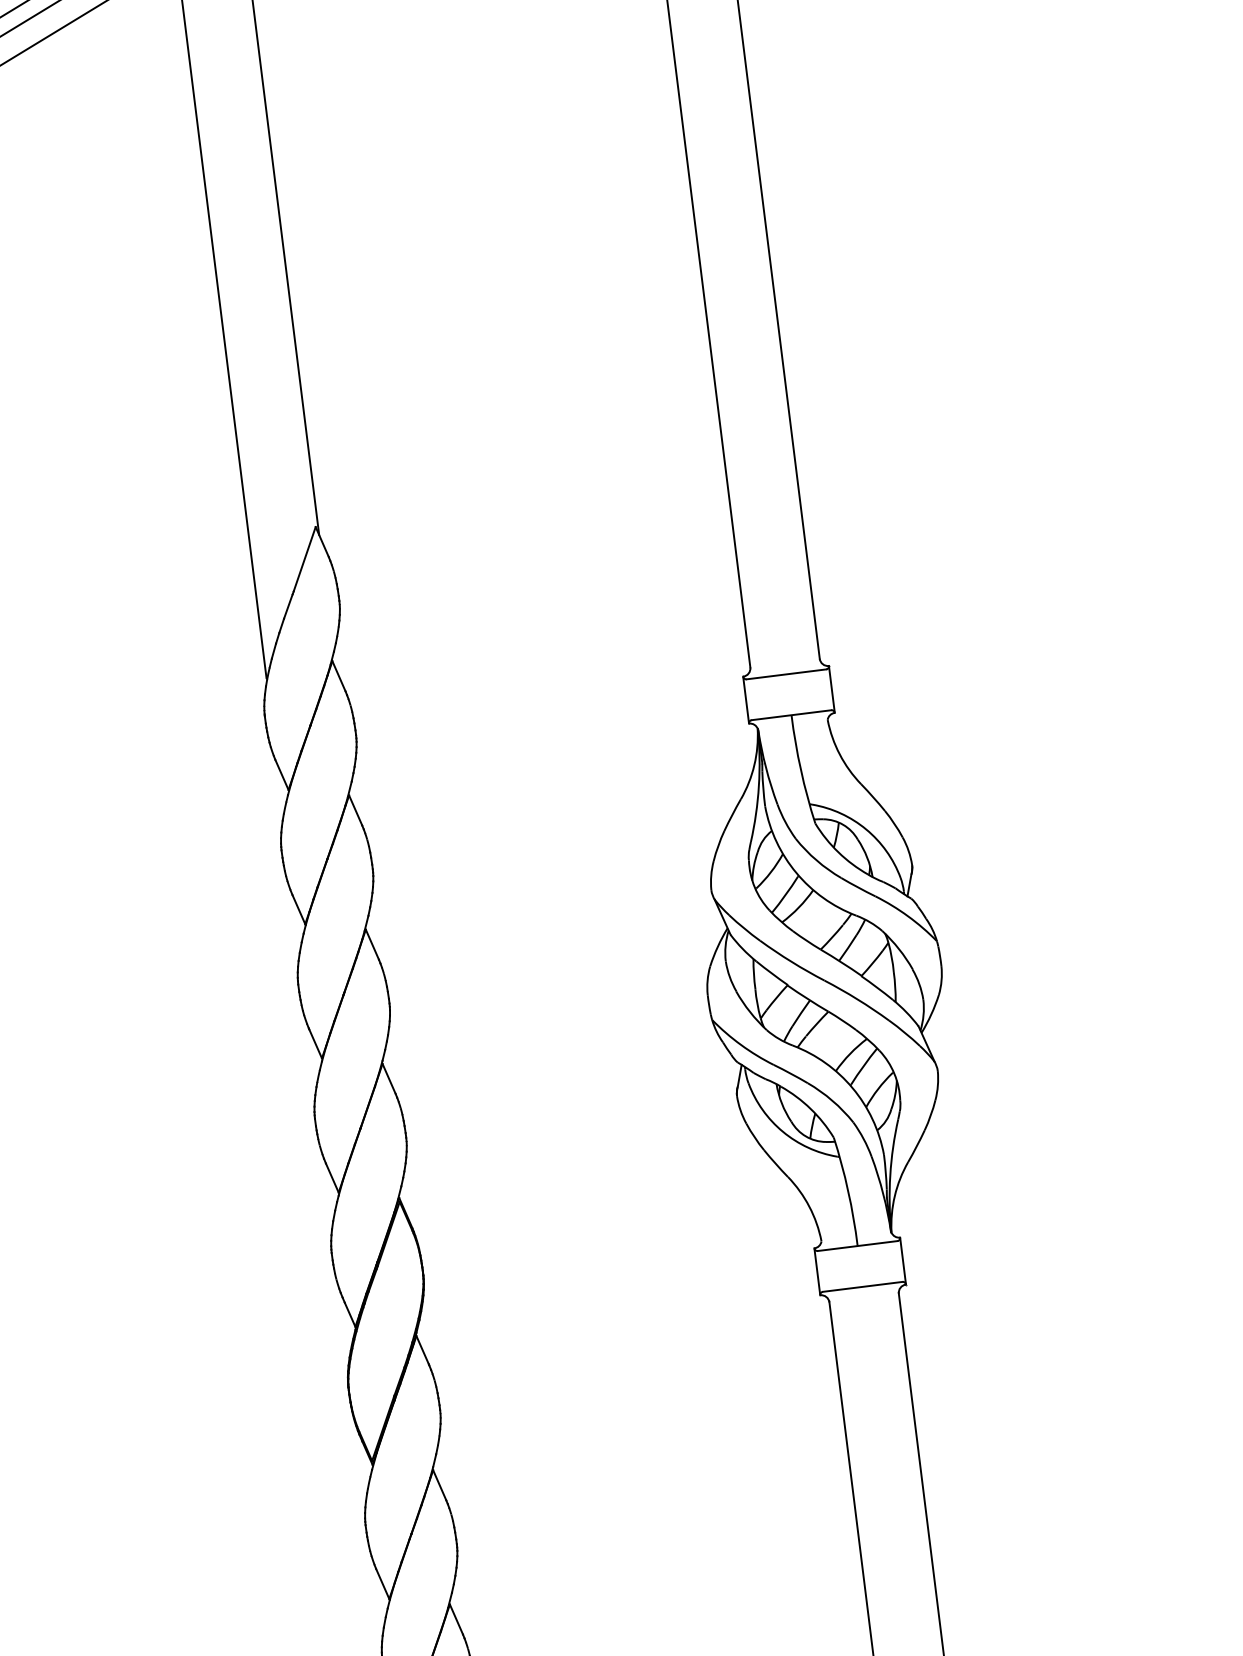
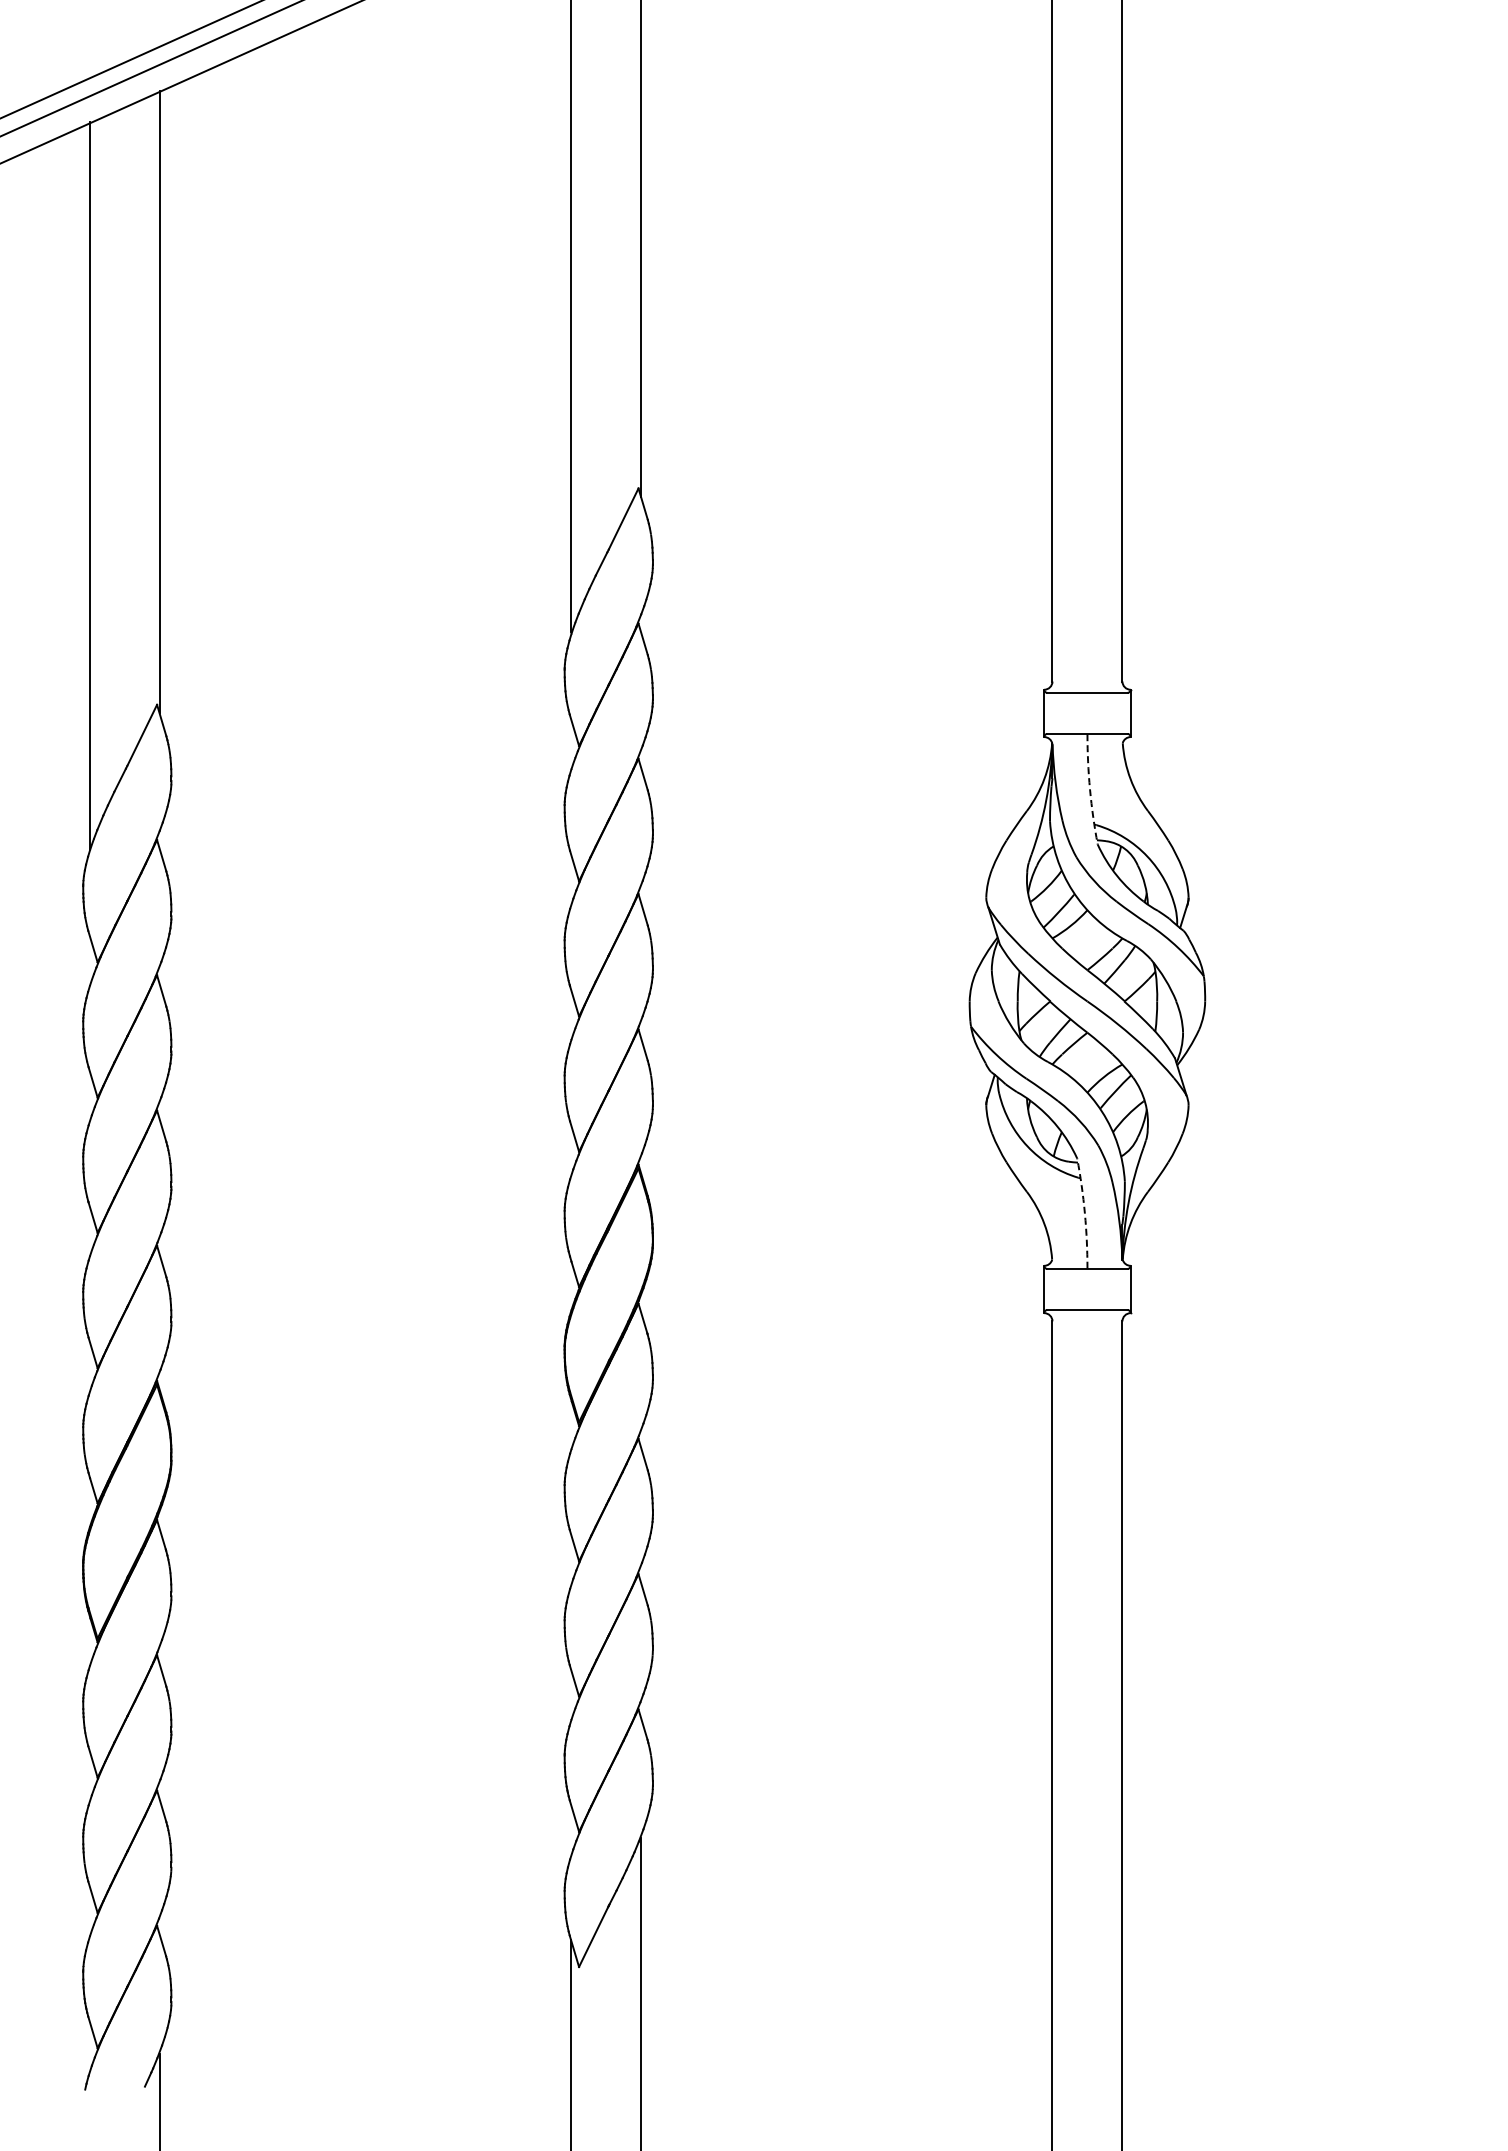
arc: (801, 769) -> (1090, 789), solid -> dashed
arc: (847, 1191) -> (1084, 1213), solid -> dashed

